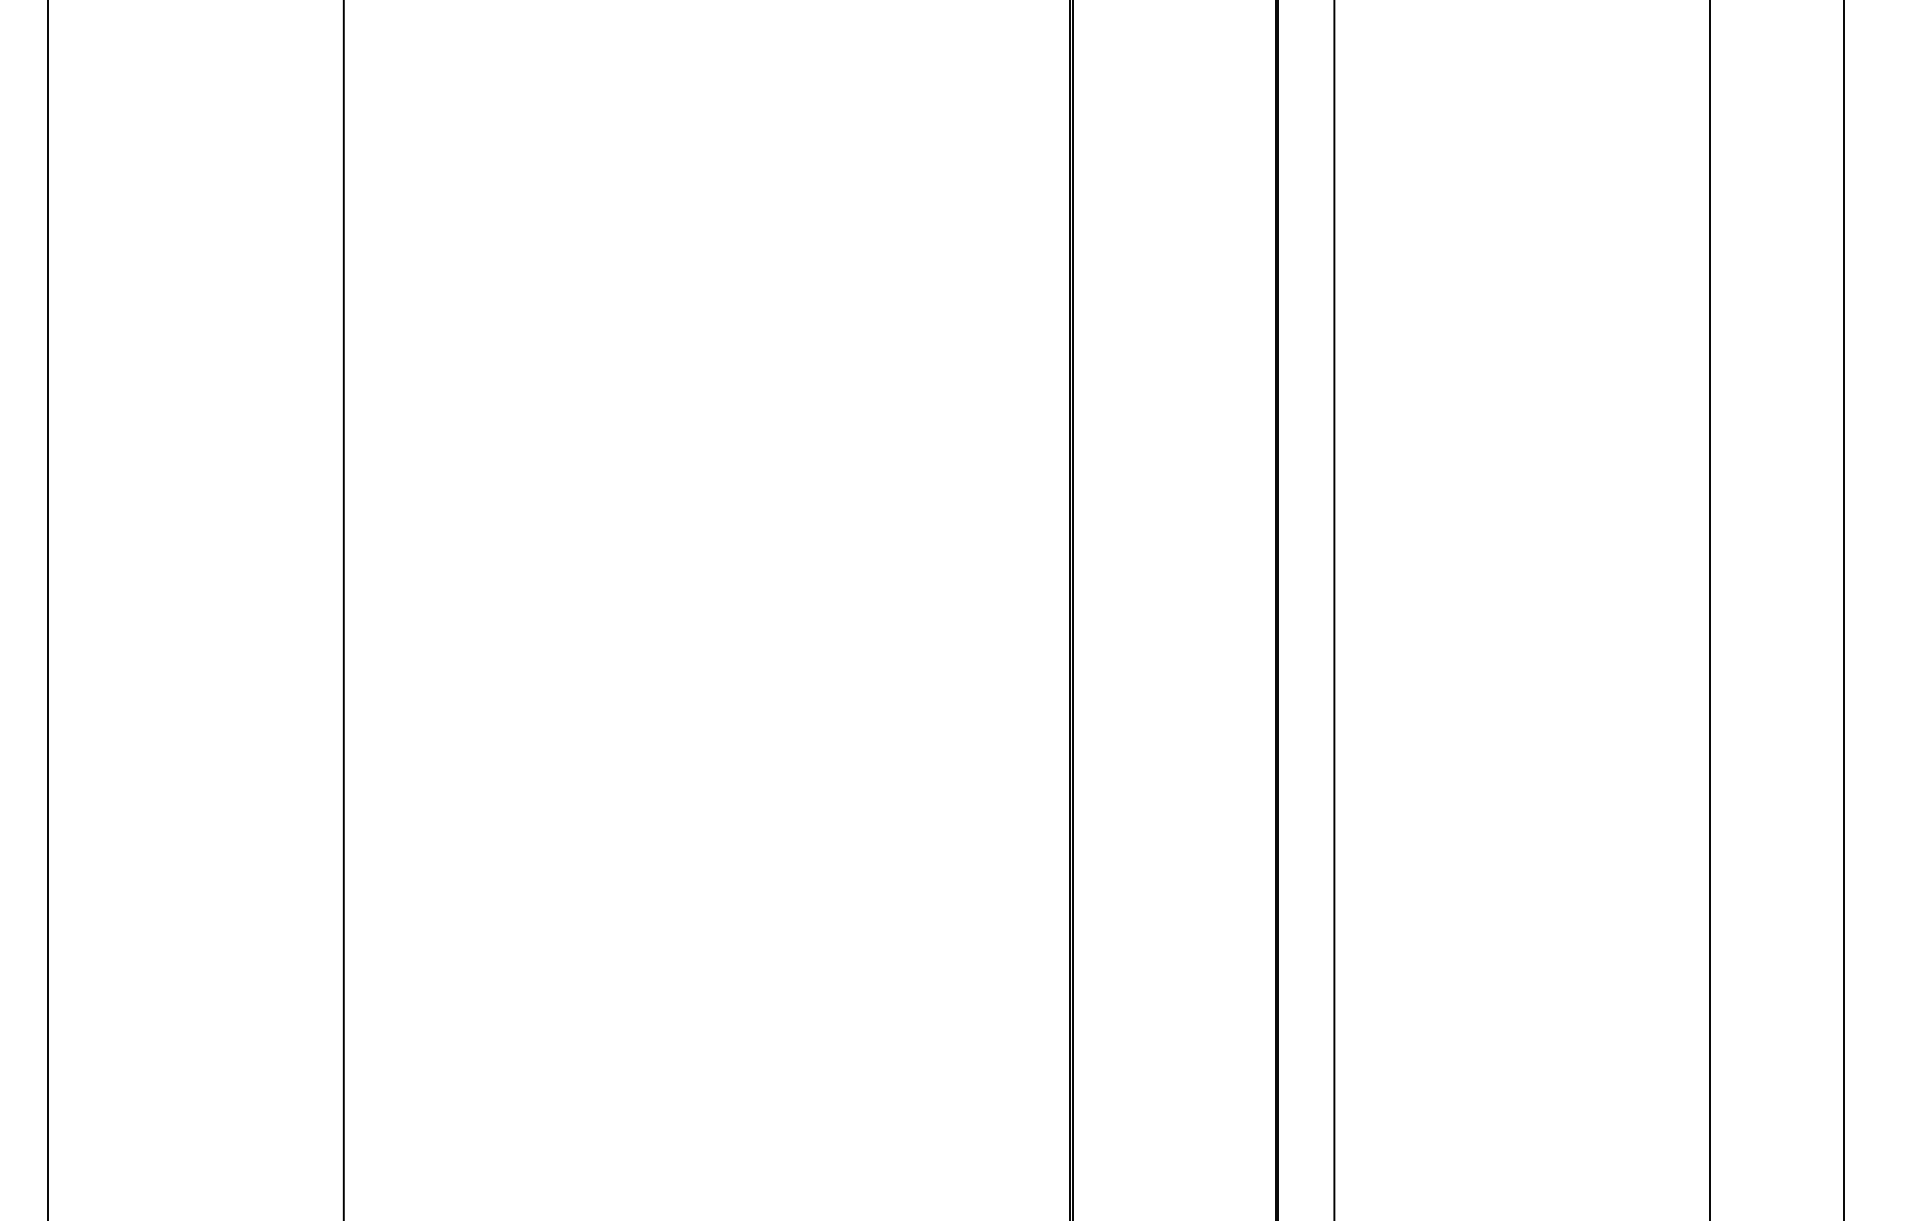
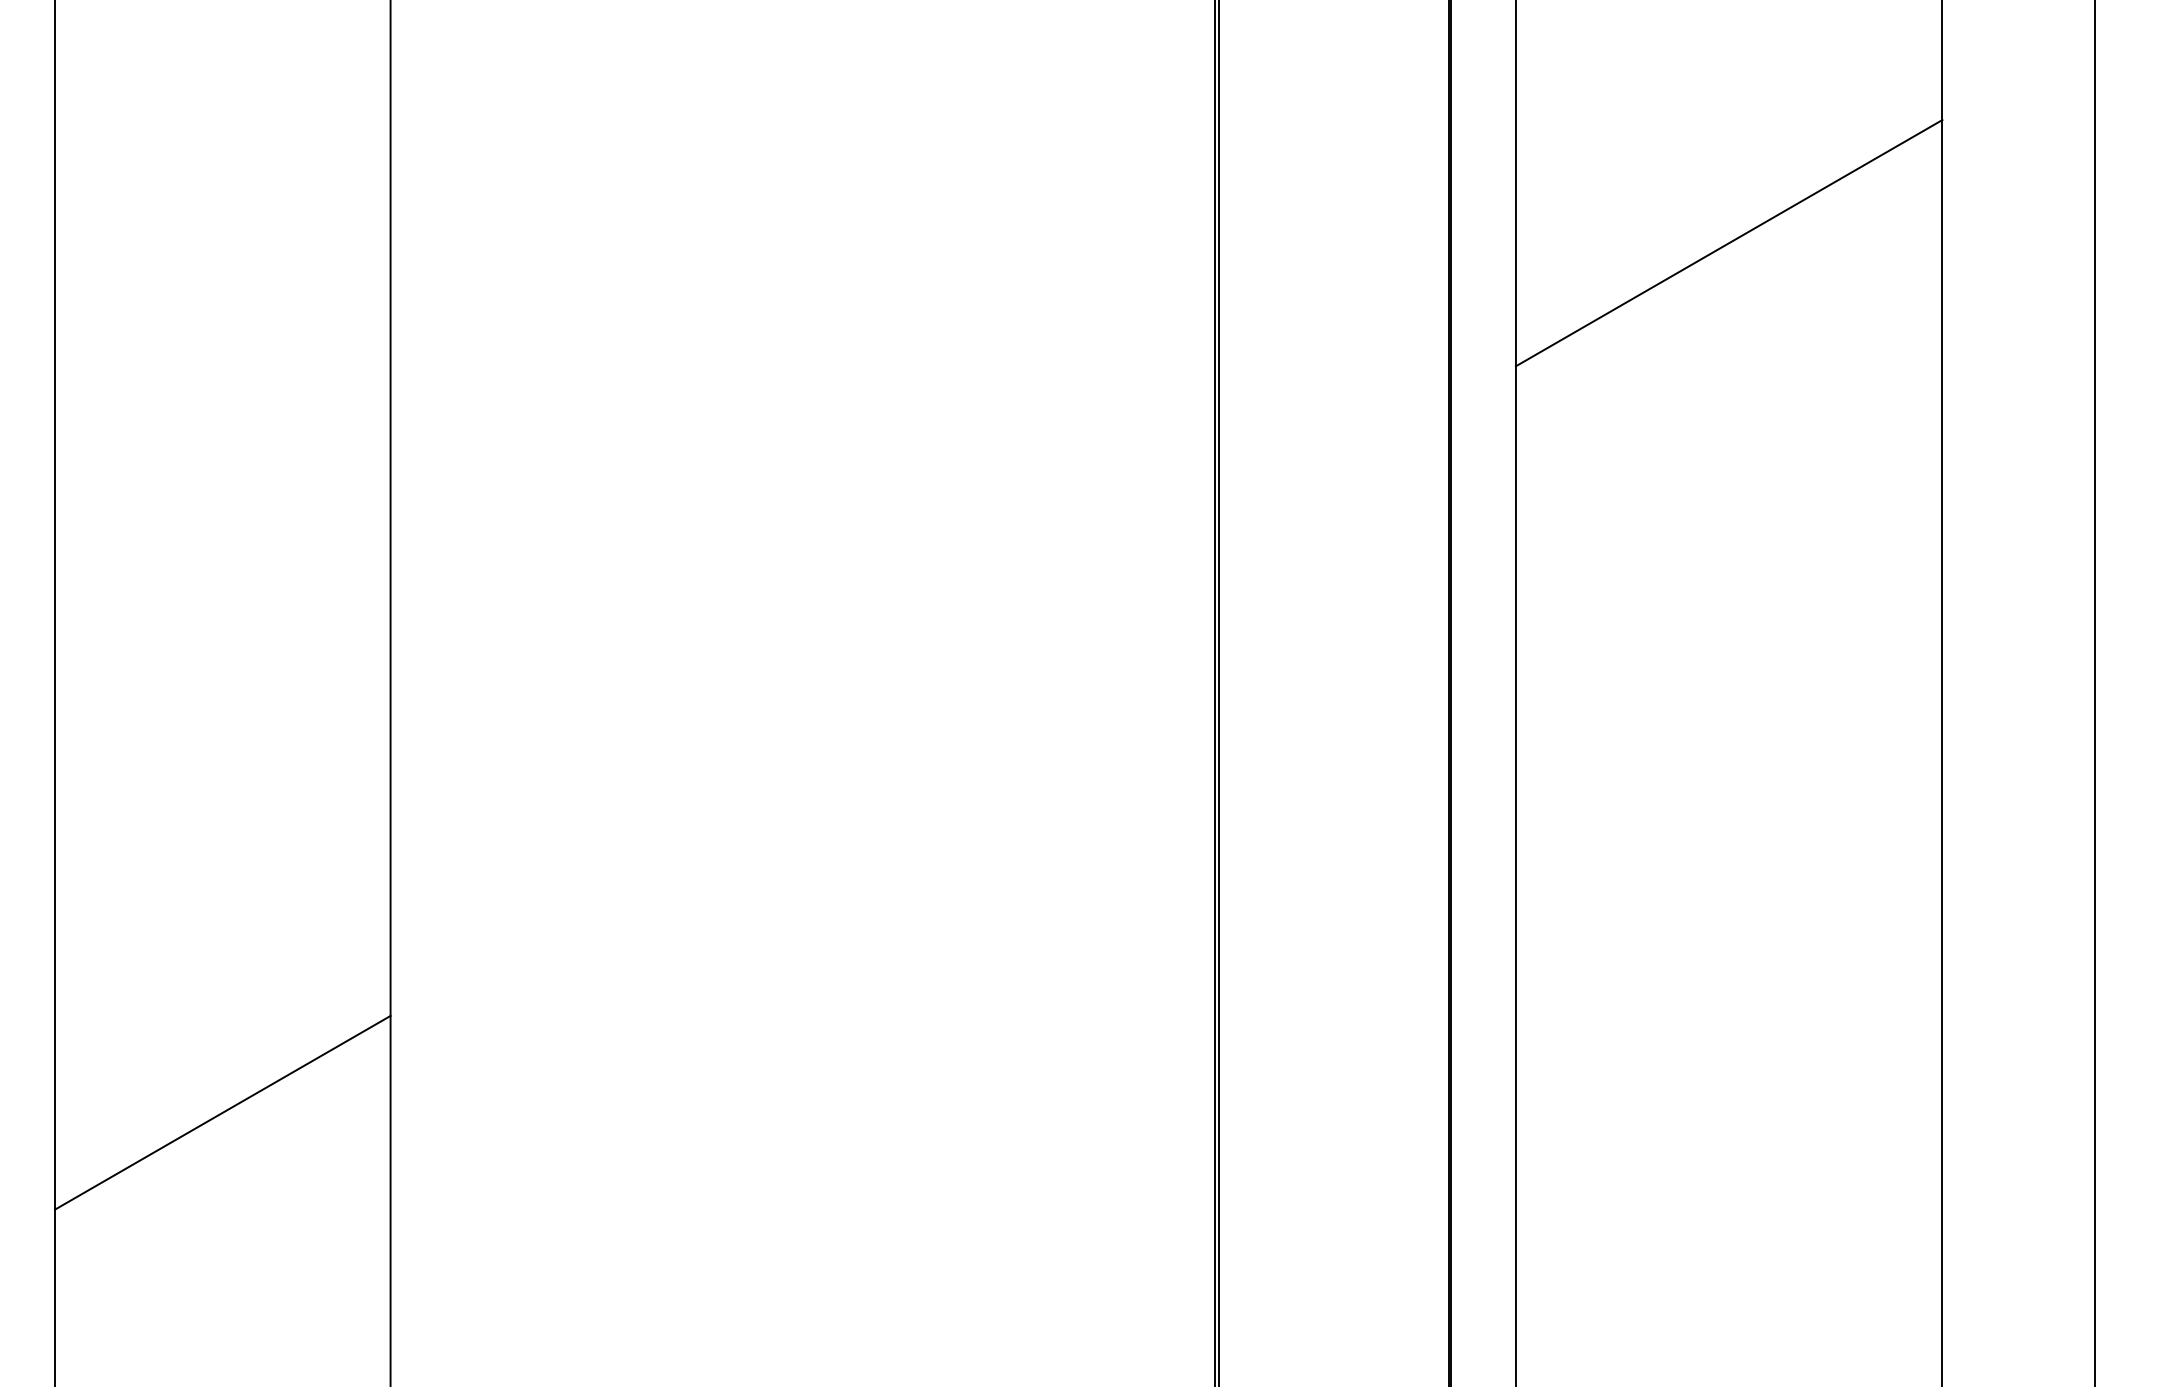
line: (1521, 214) -> (1728, 243), added
line: (195, 979) -> (222, 1112), added

